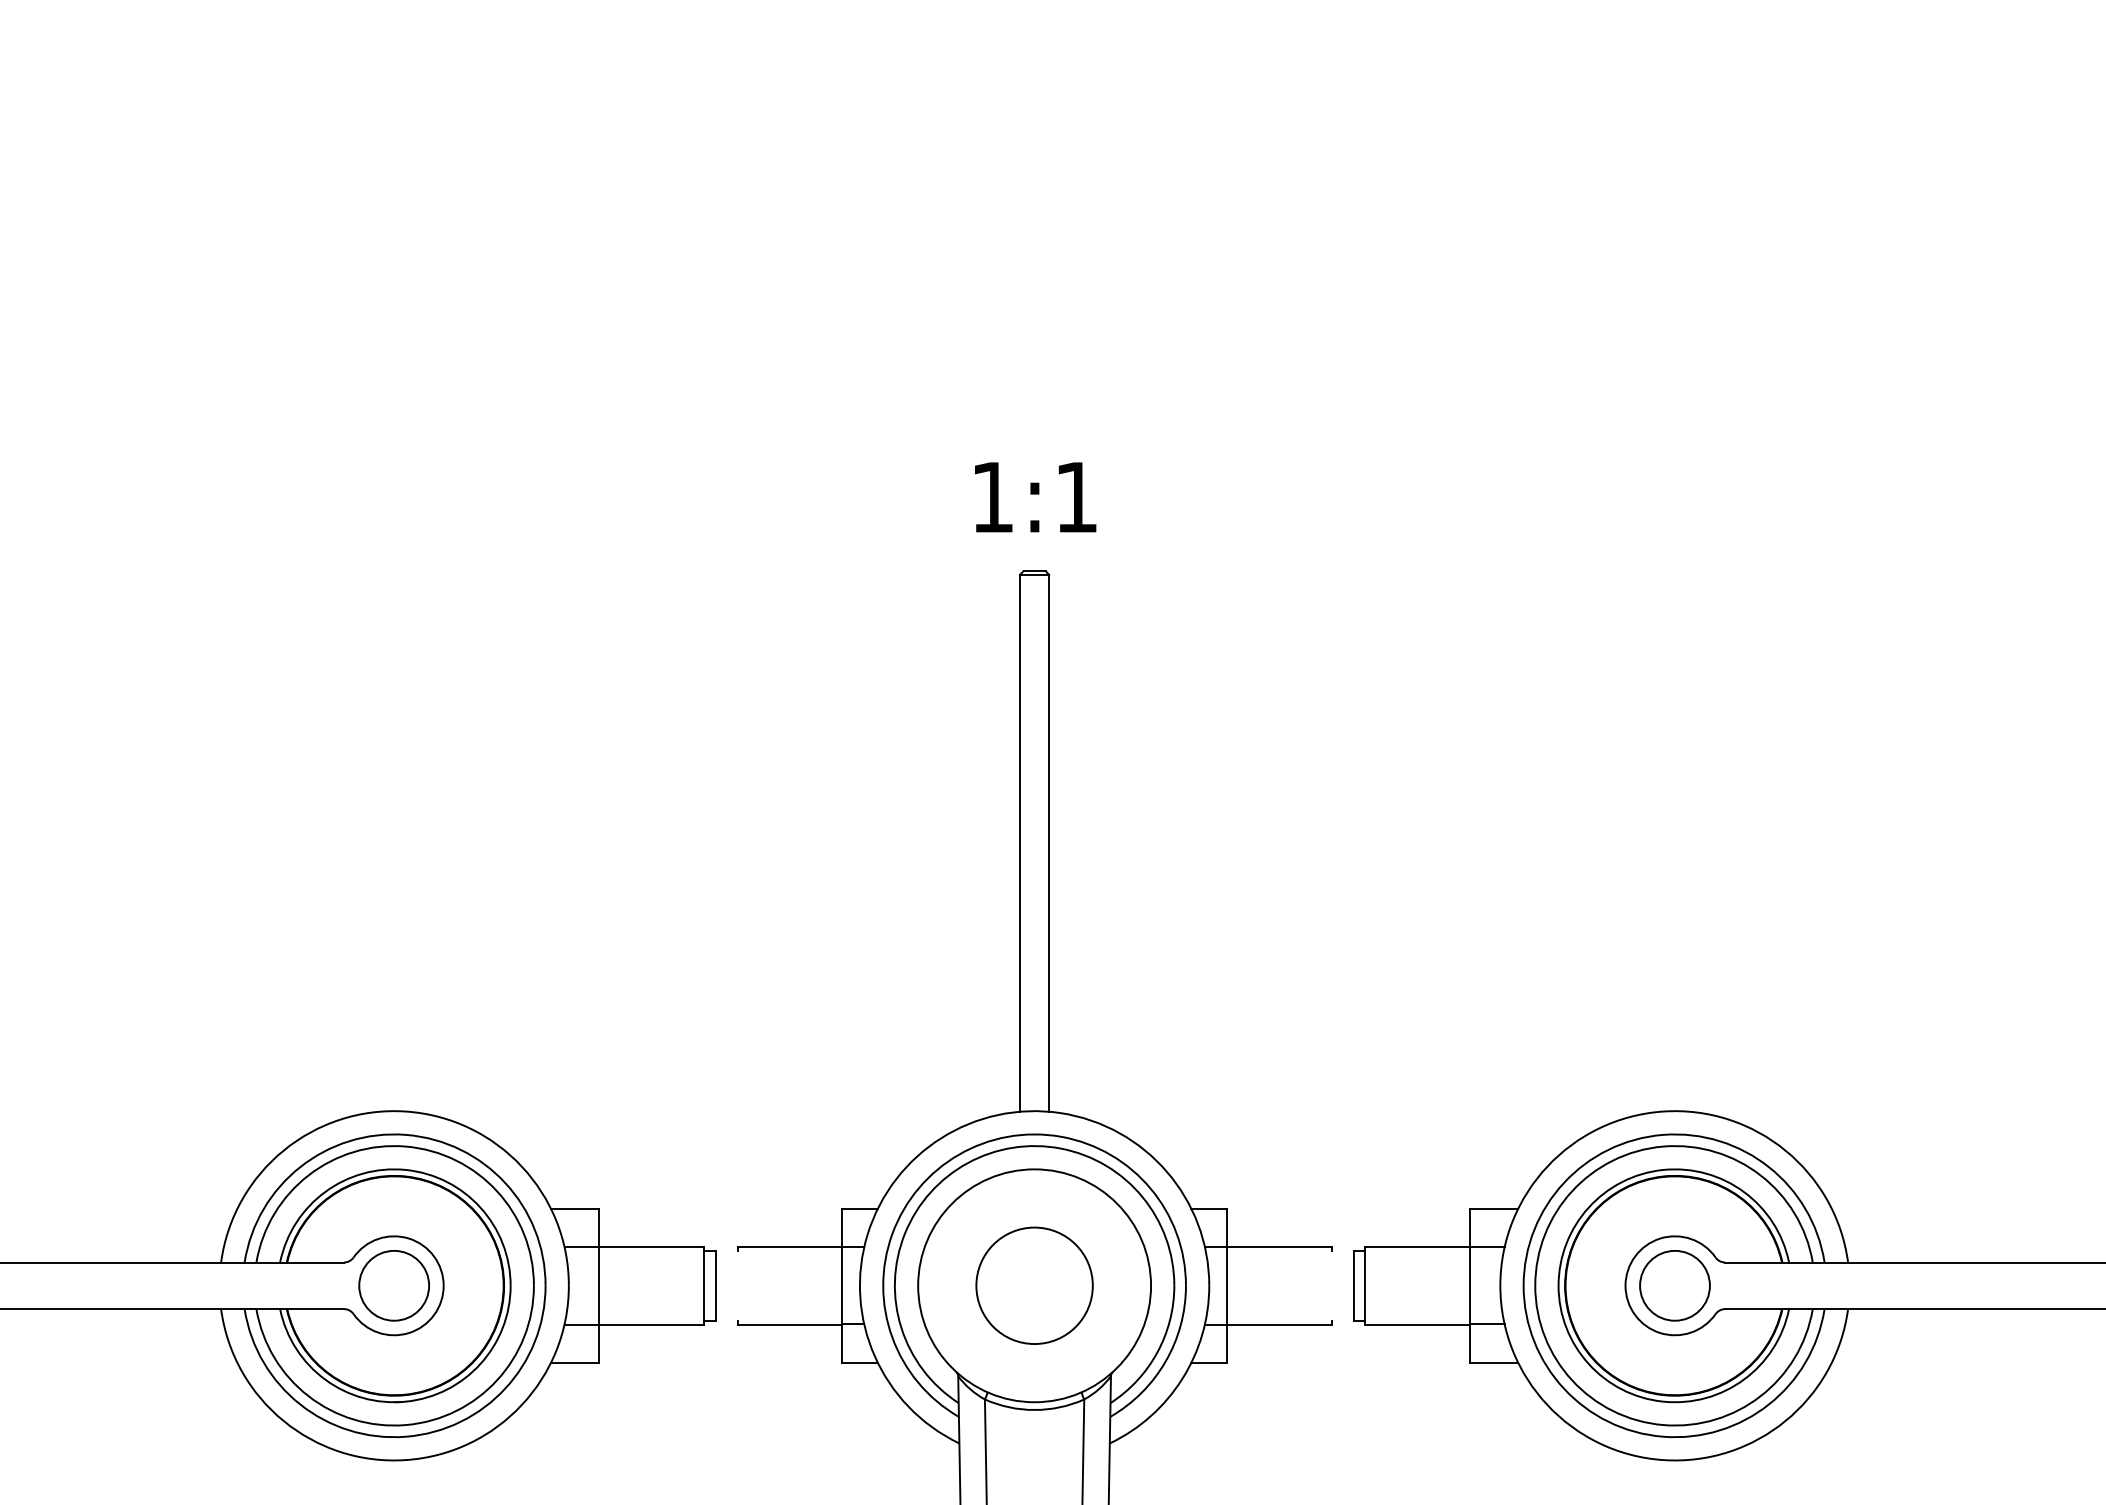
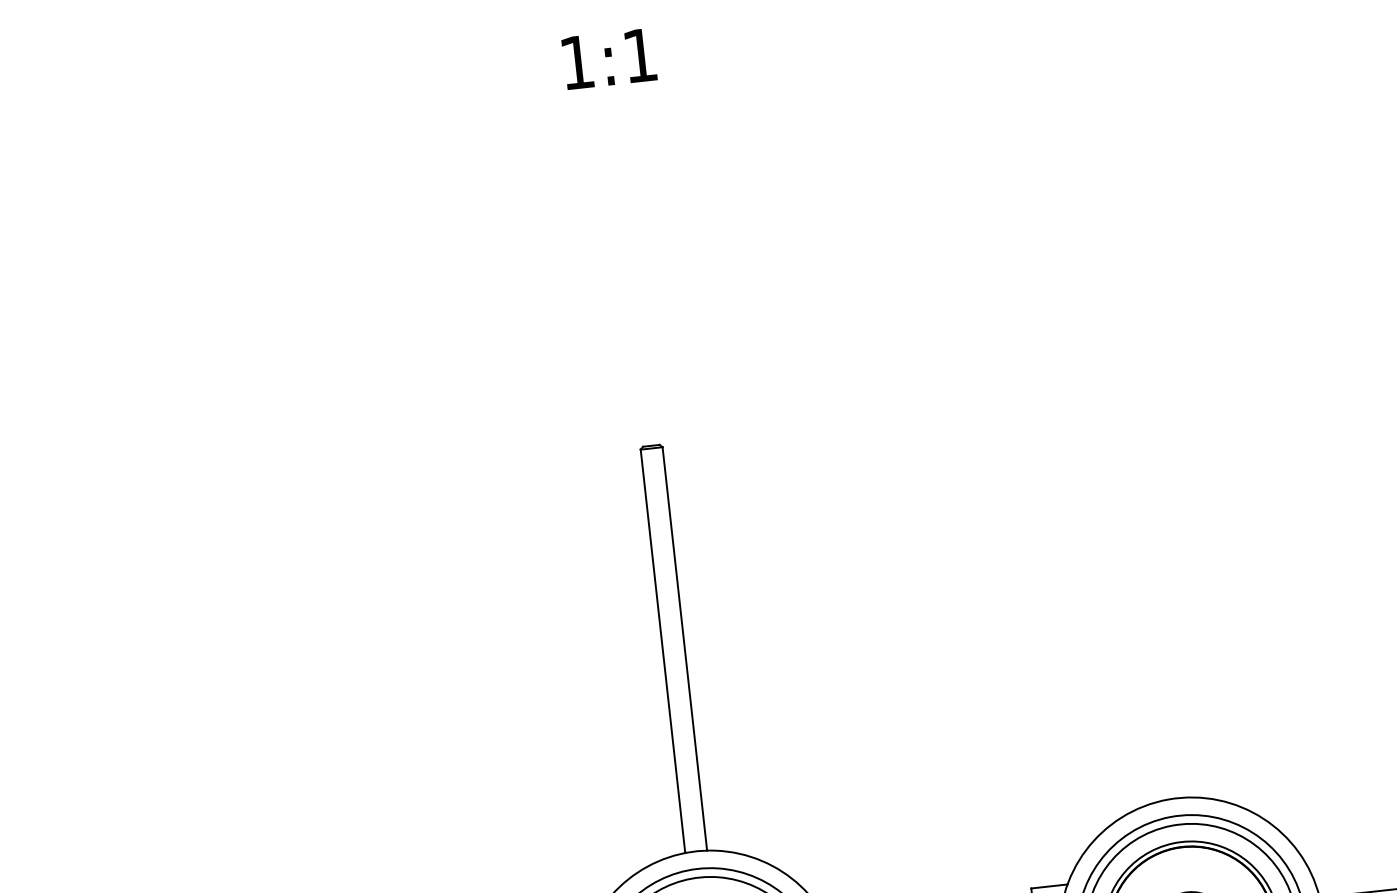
text: (1035, 497) -> (609, 59), moved

